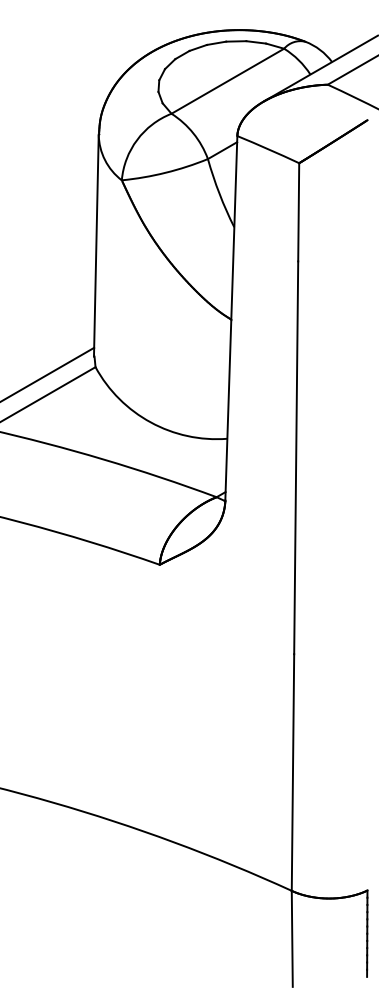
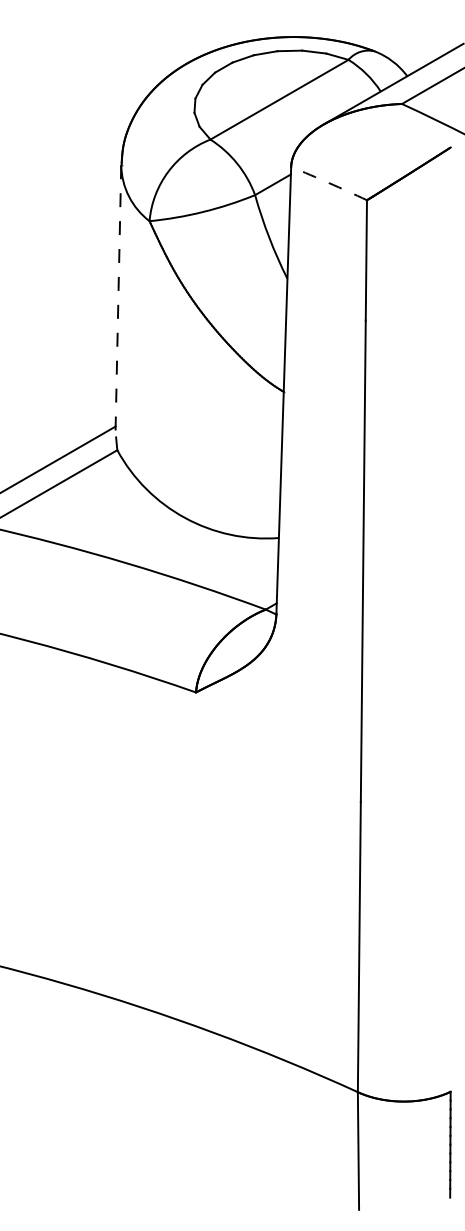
arc: (268, 149) -> (329, 183), solid -> dashed
line: (96, 246) -> (118, 302), solid -> dashed

